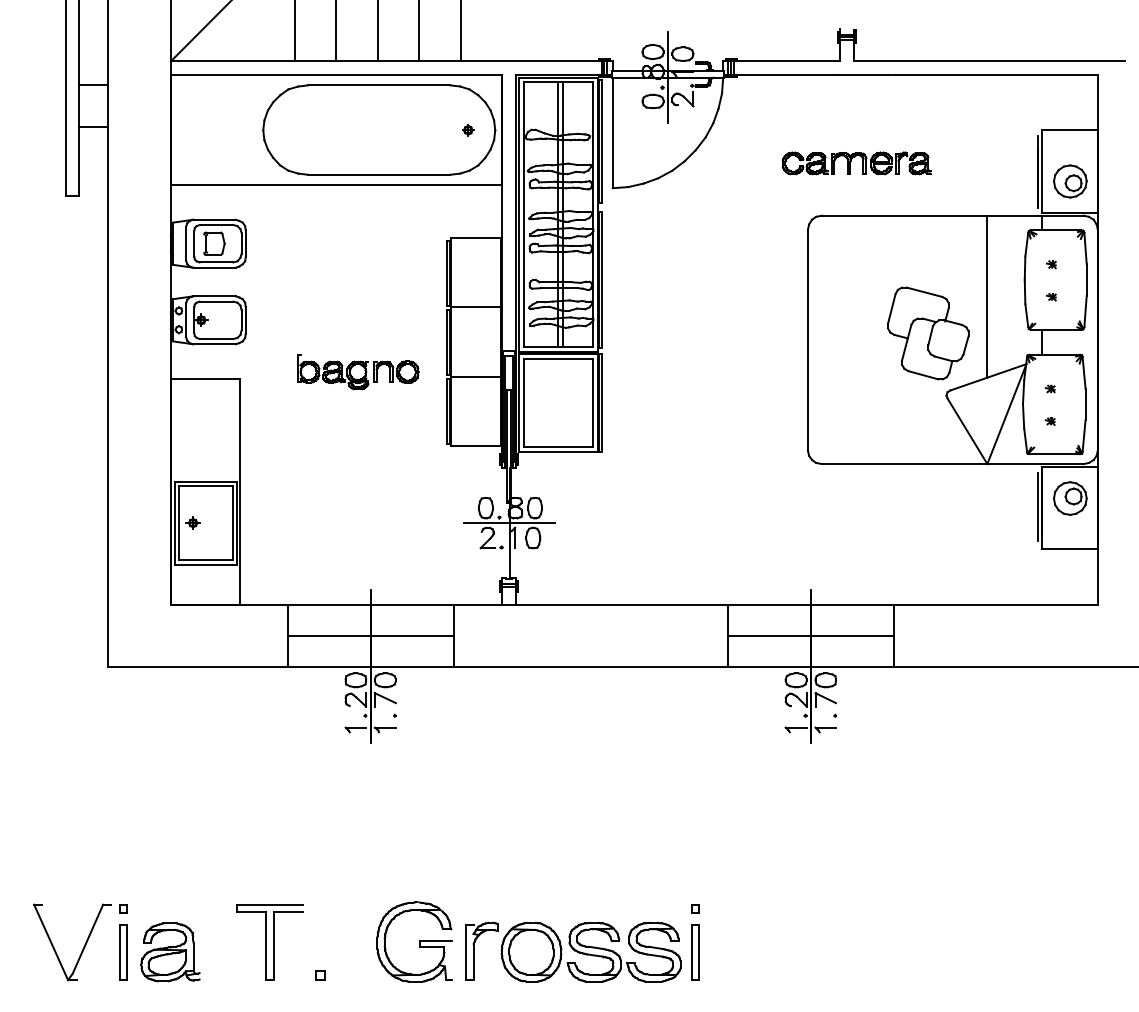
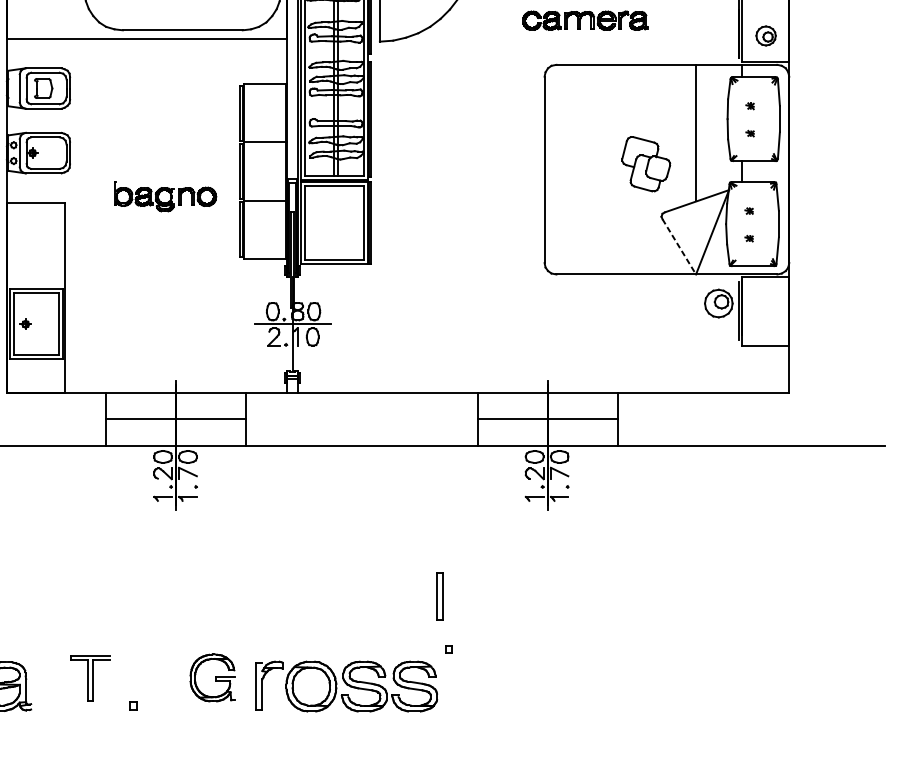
part: (1070, 181) -> (766, 35), size x0.7
part: (928, 333) -> (646, 164), size x0.7
line: (967, 431) -> (679, 246), solid -> dashed
part: (1070, 498) -> (718, 303), moved
part: (414, 941) -> (212, 677), size x0.7
part: (269, 942) -> (90, 678), size x0.7
part: (695, 952) -> (440, 596), moved

